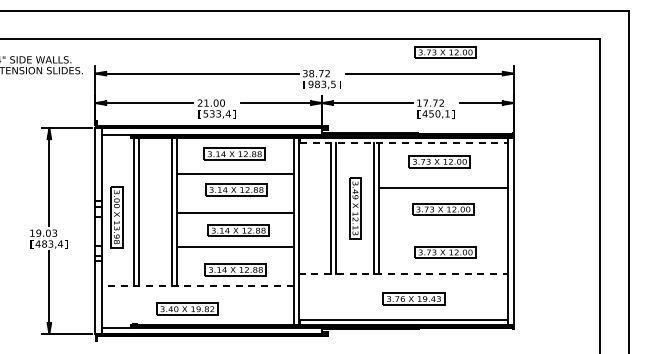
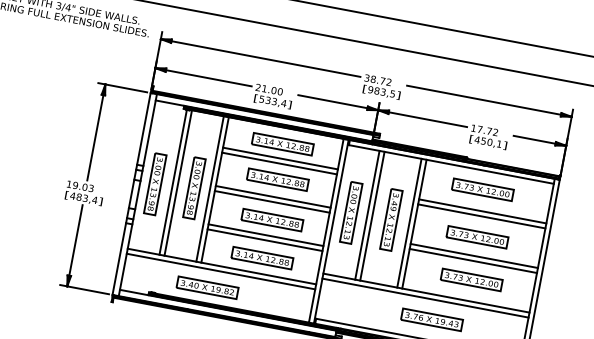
part: (445, 52) -> (508, 83), removed
line: (404, 142) -> (451, 164), dashed -> solid
line: (234, 168) -> (279, 158), added
line: (443, 183) -> (482, 211), added
line: (234, 207) -> (272, 196), added
part: (314, 208) -> (351, 212), added
part: (155, 213) -> (193, 187), added
line: (443, 228) -> (474, 256), added
line: (443, 233) -> (473, 260), added
line: (234, 251) -> (264, 239), added
line: (403, 273) -> (426, 292), dashed -> solid
line: (403, 278) -> (425, 297), added
line: (197, 285) -> (221, 266), dashed -> solid
line: (197, 290) -> (220, 271), added

